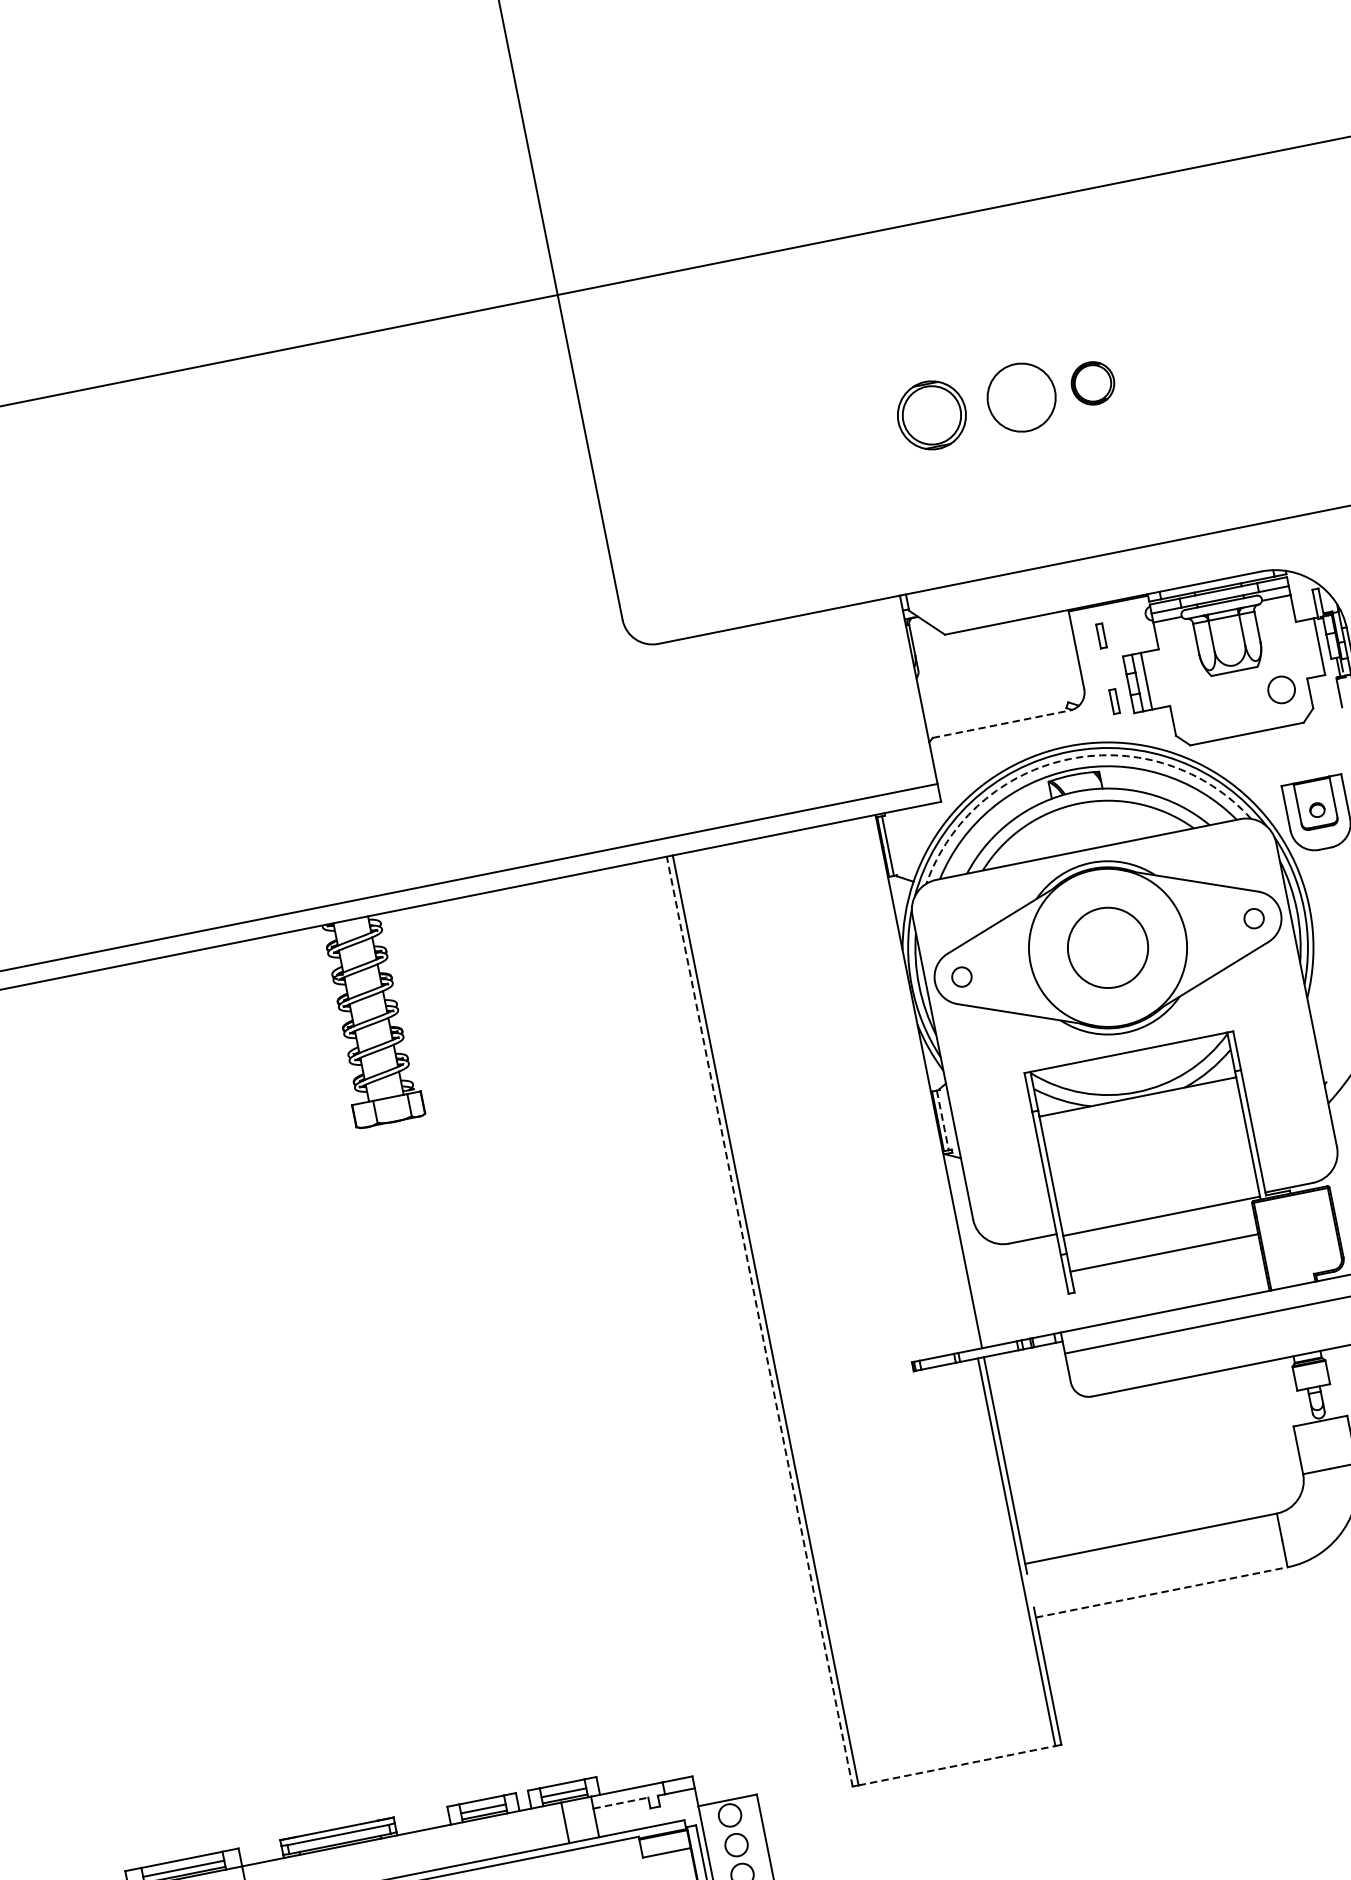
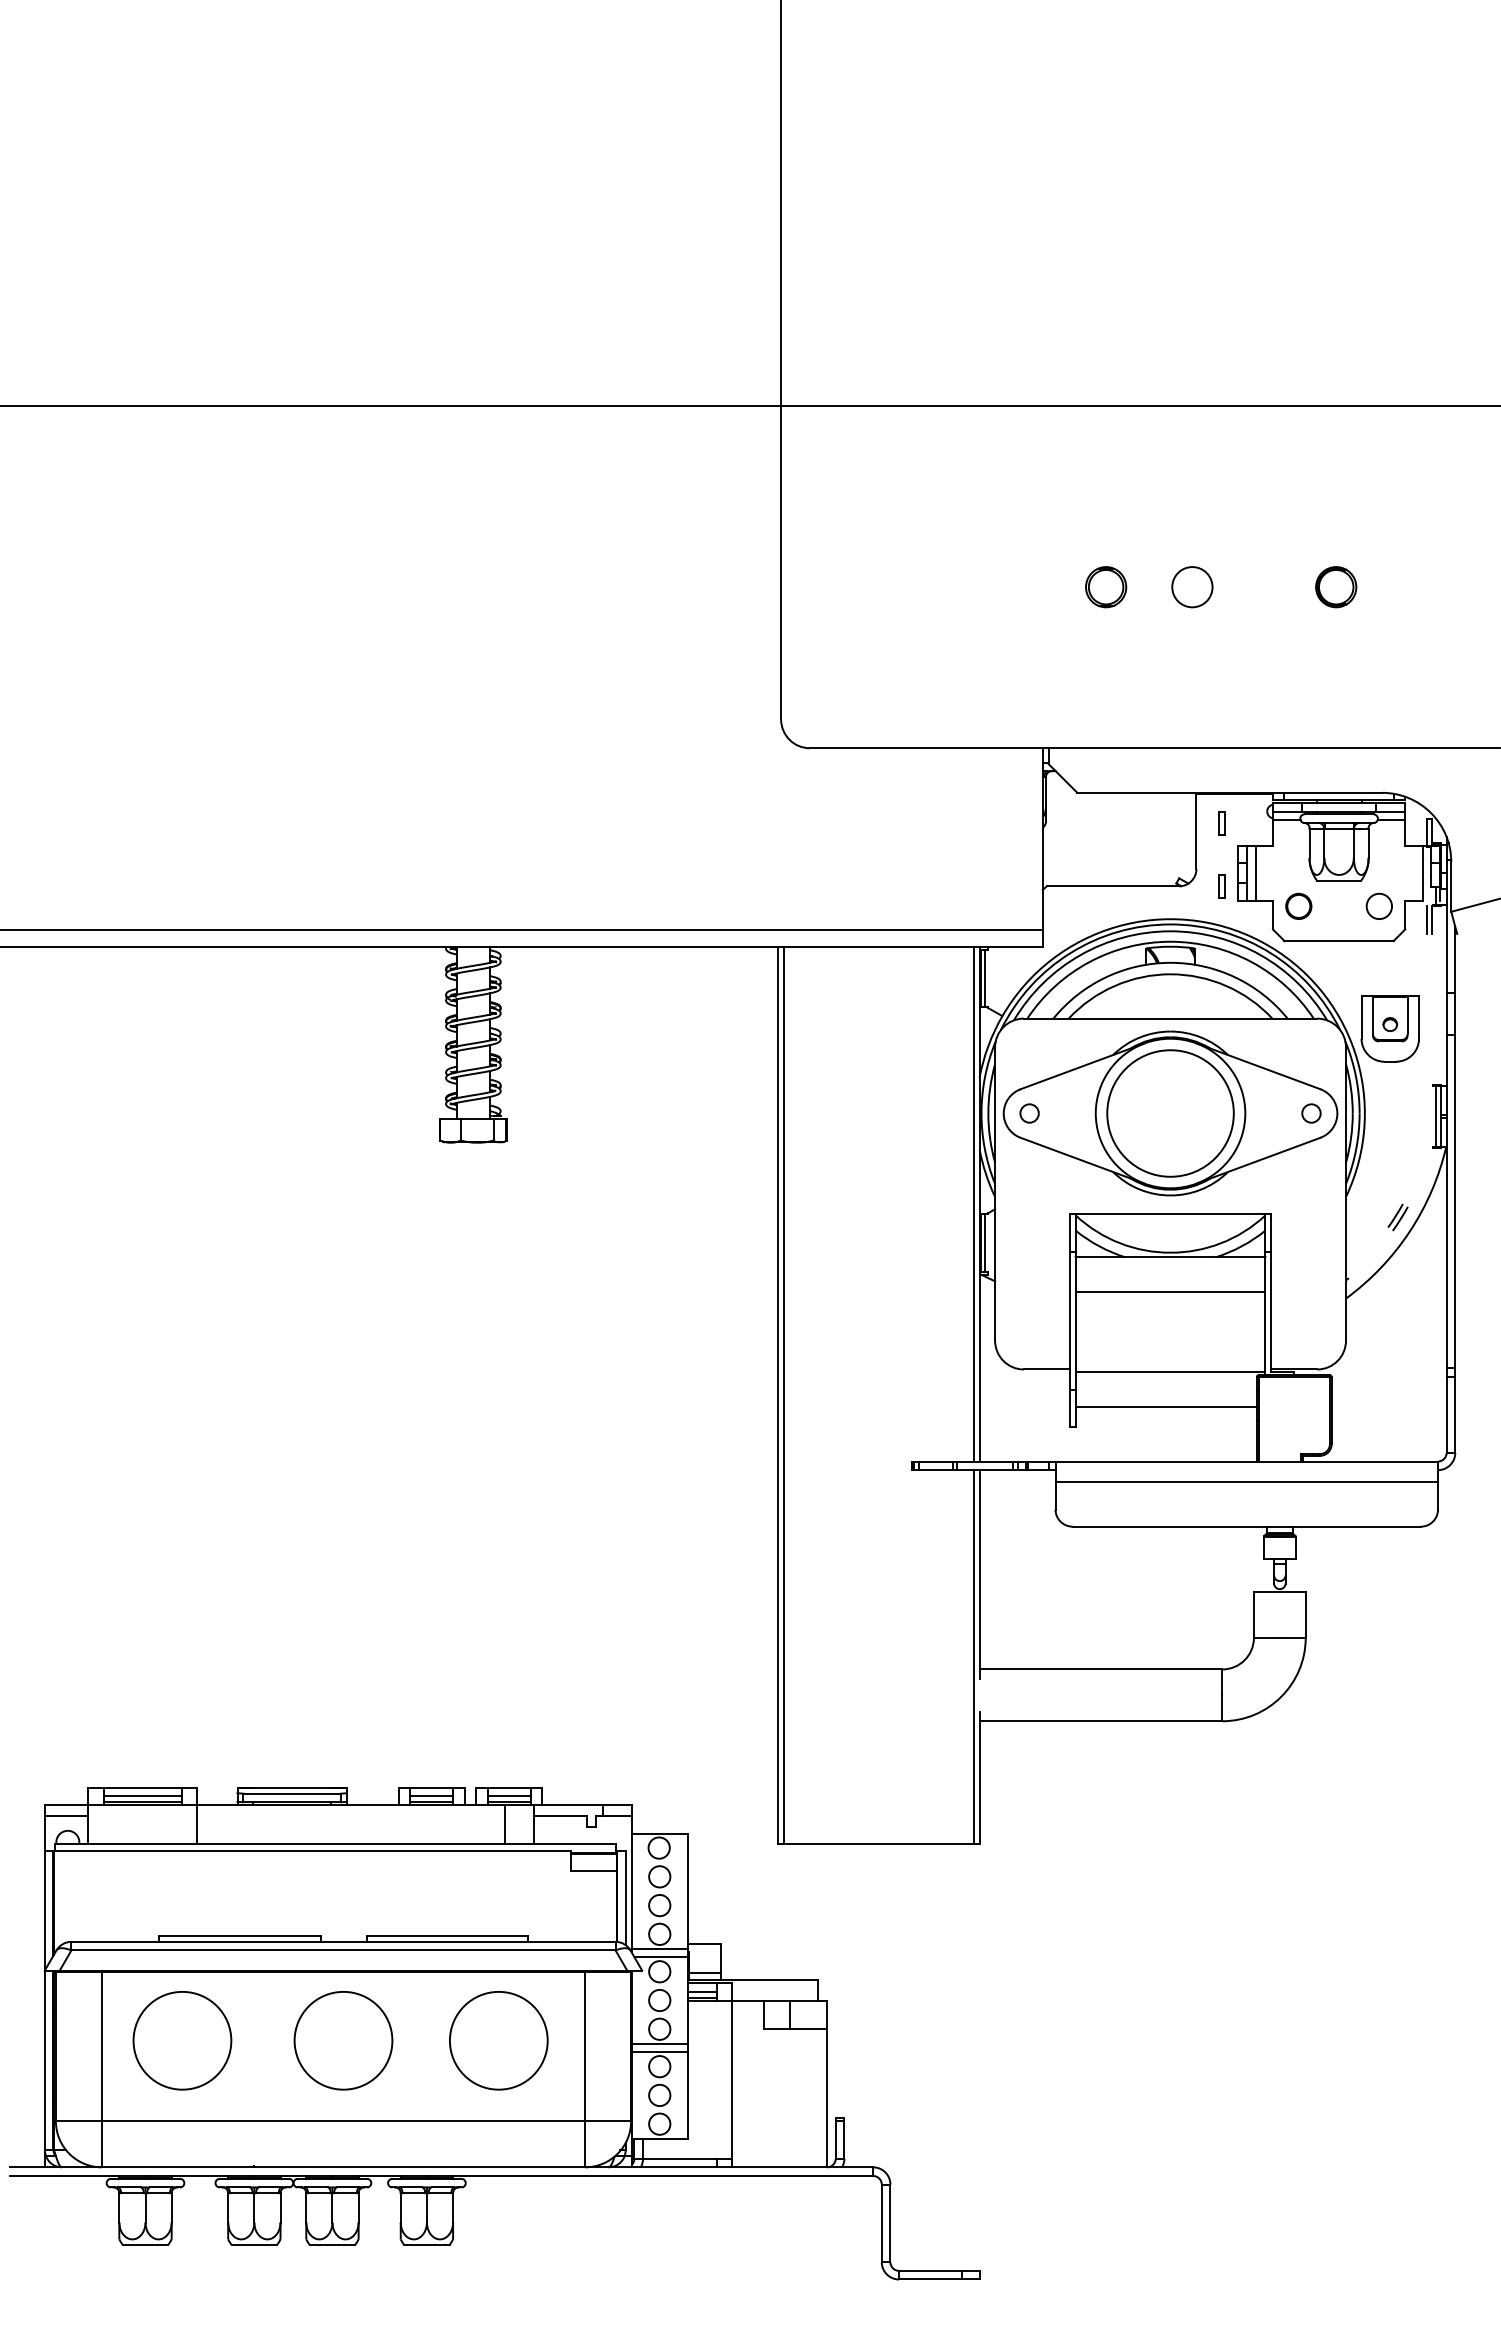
part: (1093, 383) -> (1336, 587), moved
circle: (1021, 397) -> (1192, 587), size x0.62
part: (932, 415) -> (1106, 587), size x0.62
line: (1333, 693) -> (1426, 919), added
circle: (1197, 705) -> (1298, 905), added
line: (1001, 724) -> (1113, 886), dashed -> solid
arc: (1070, 759) -> (1170, 931), dashed -> solid
circle: (1107, 947) -> (1170, 1113), size x1.67
line: (922, 1083) -> (973, 1204), added
line: (942, 1119) -> (985, 1242), dashed -> solid
line: (1144, 1132) -> (1170, 1291), added
line: (759, 1321) -> (778, 1395), dashed -> solid
line: (1162, 1592) -> (1101, 1721), dashed -> solid
line: (956, 1766) -> (878, 1844), dashed -> solid
line: (621, 1803) -> (560, 1816), dashed -> solid

